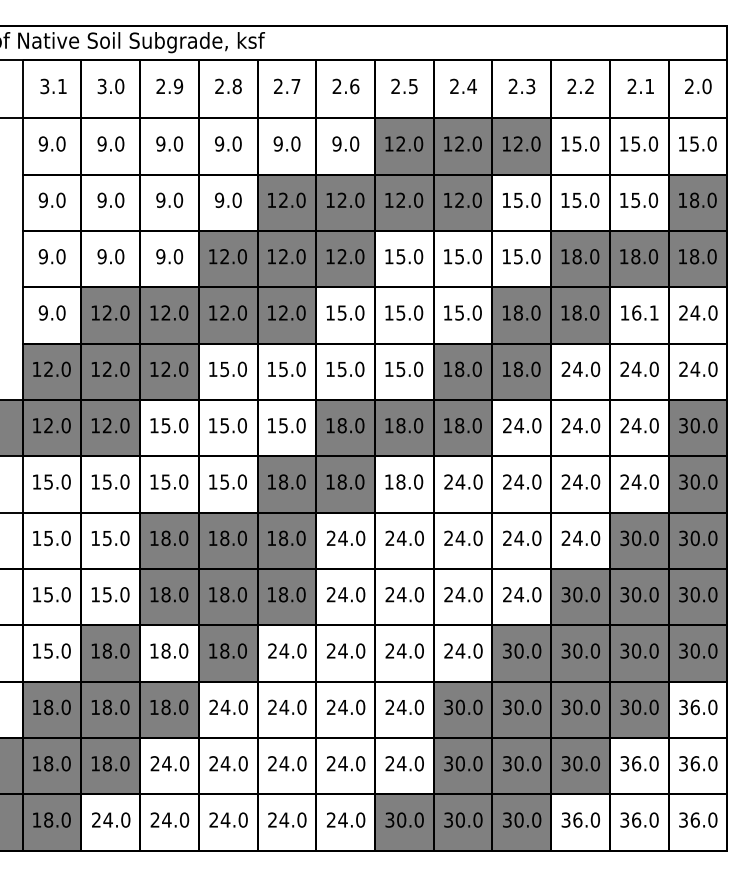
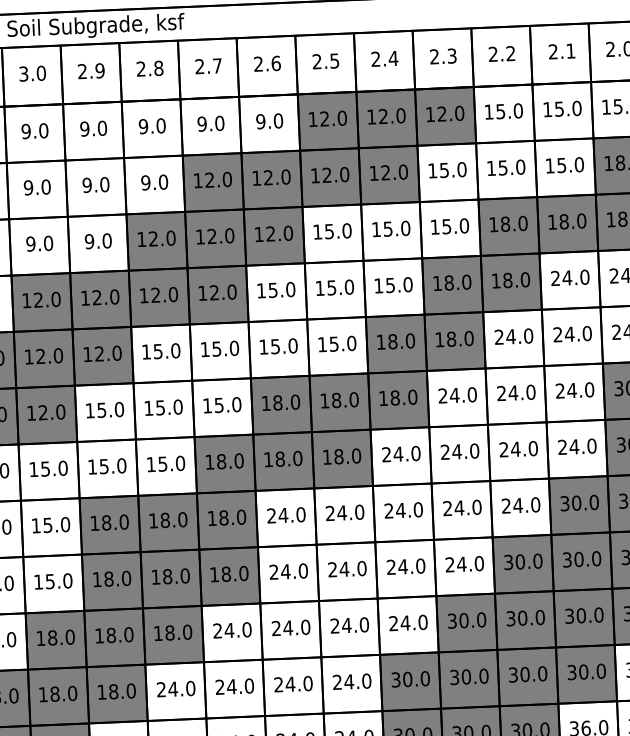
text: (639, 312) -> (570, 277), 16.1 -> 24.0
fill: (404, 484) -> (342, 459), added
fill: (169, 653) -> (114, 637), added

